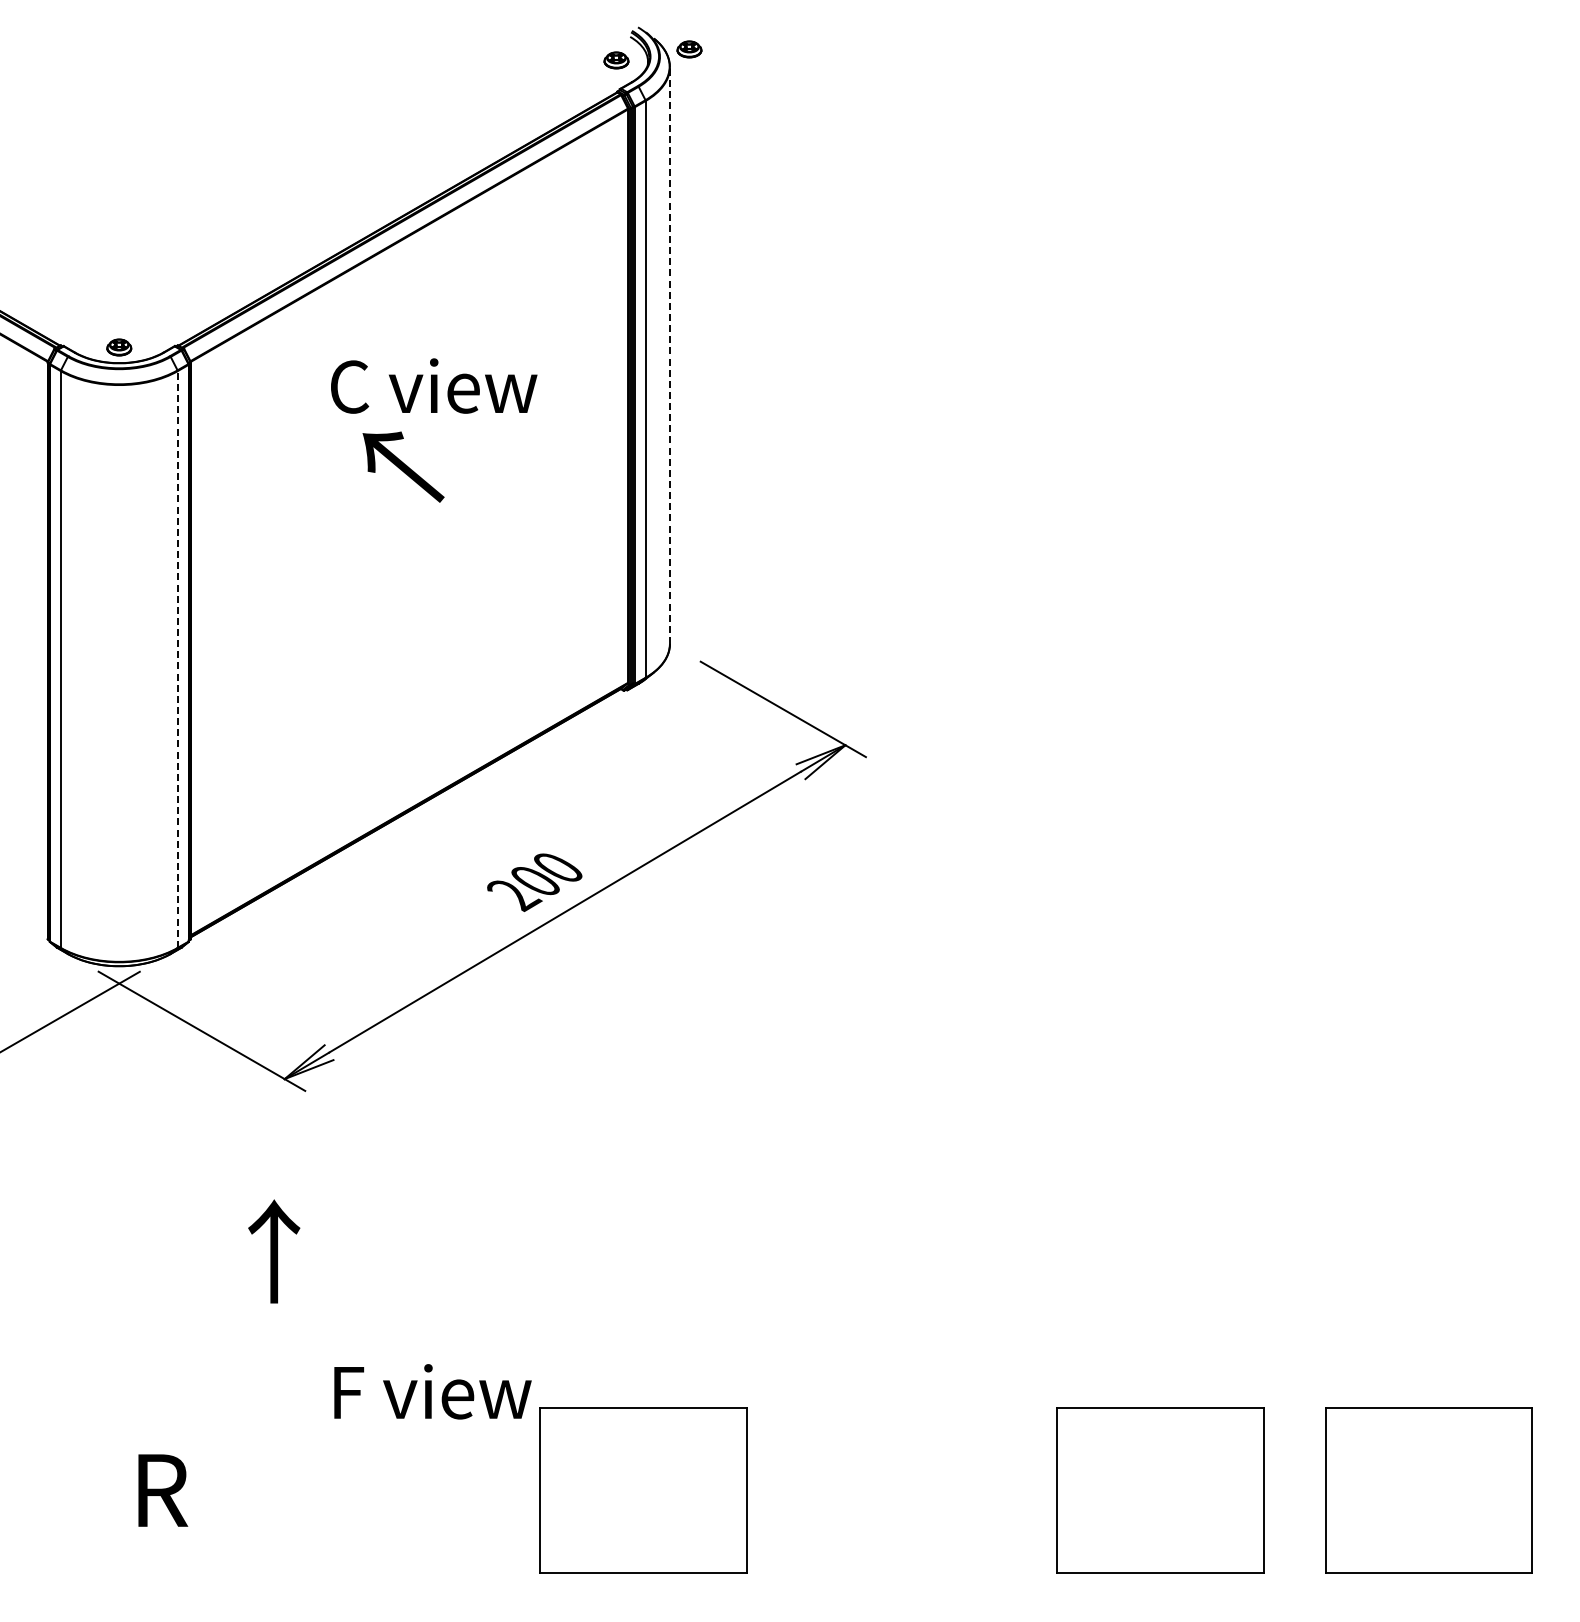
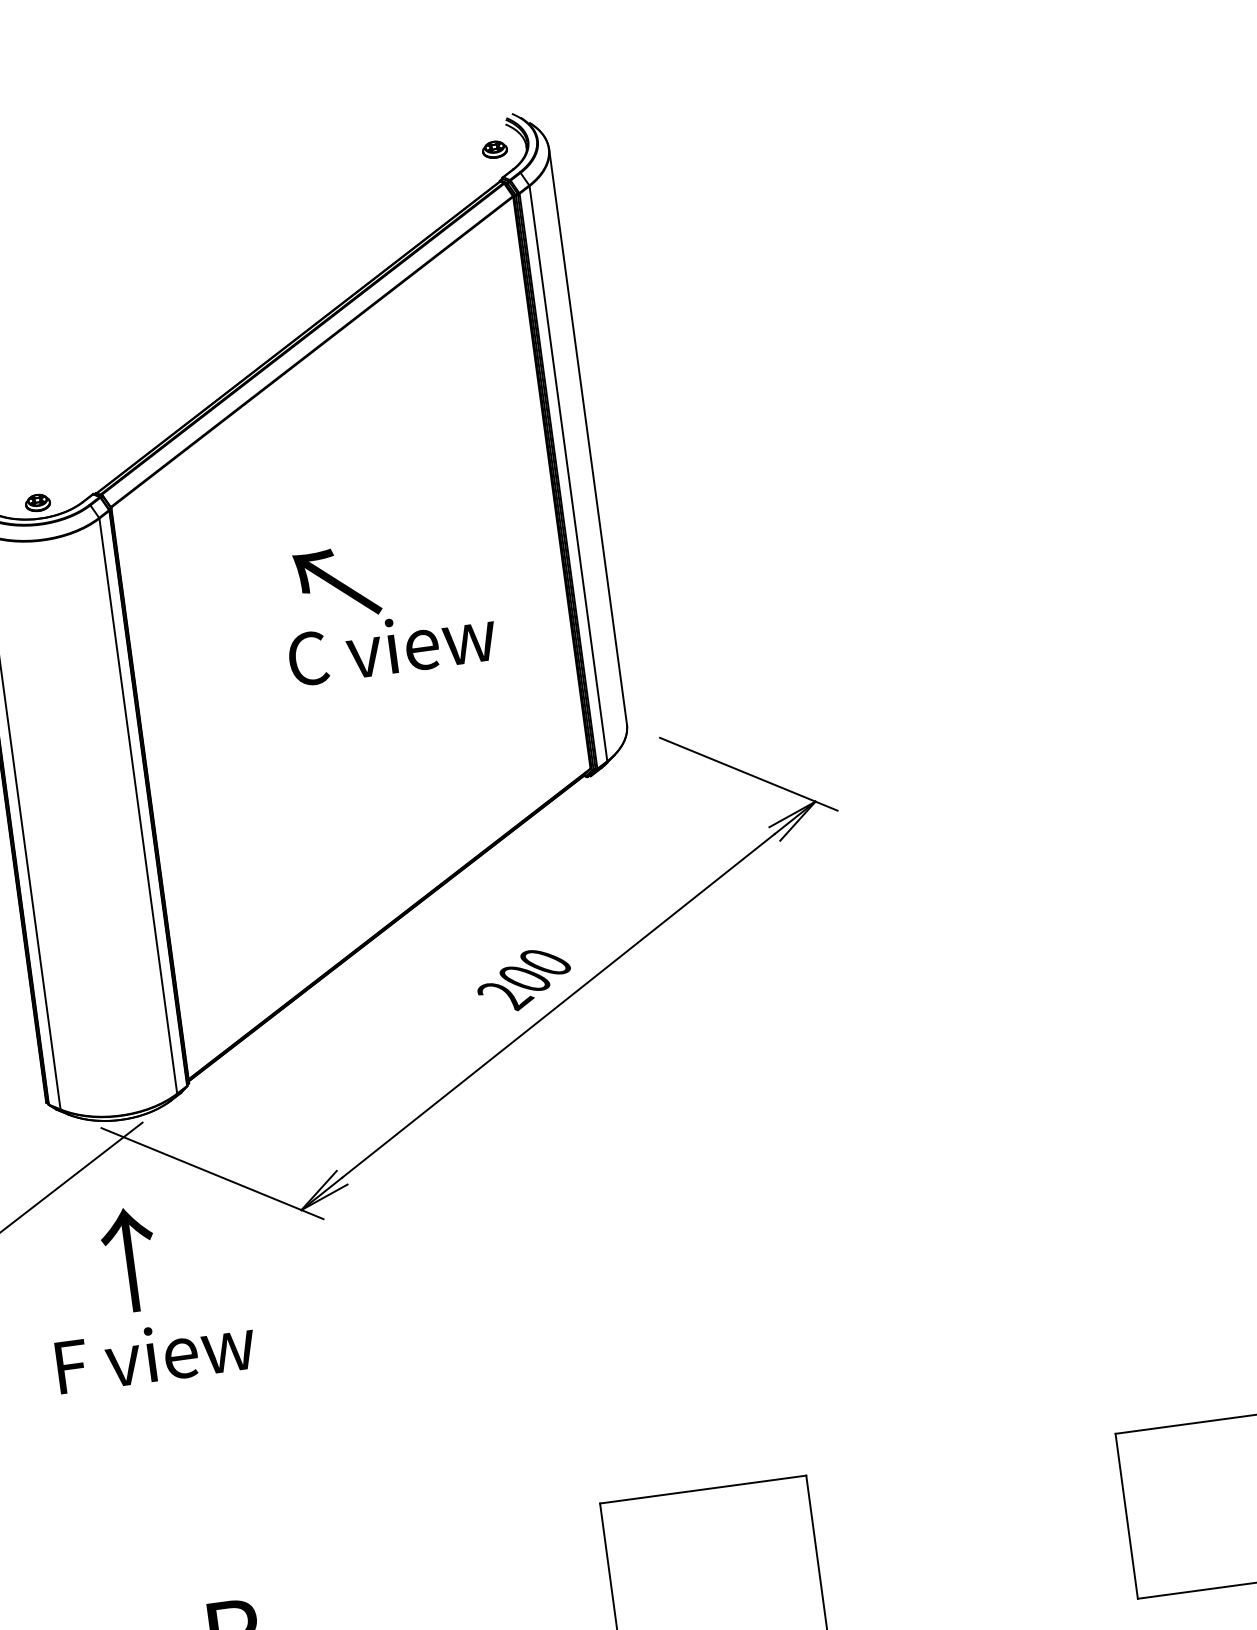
part: (689, 49) -> (566, 128), removed
line: (669, 355) -> (587, 436), dashed -> solid
text: (434, 385) -> (392, 645), moved
line: (177, 659) -> (138, 806), dashed -> solid
text: (274, 1251) -> (130, 1260), moved
text: (432, 1391) -> (155, 1354), moved

